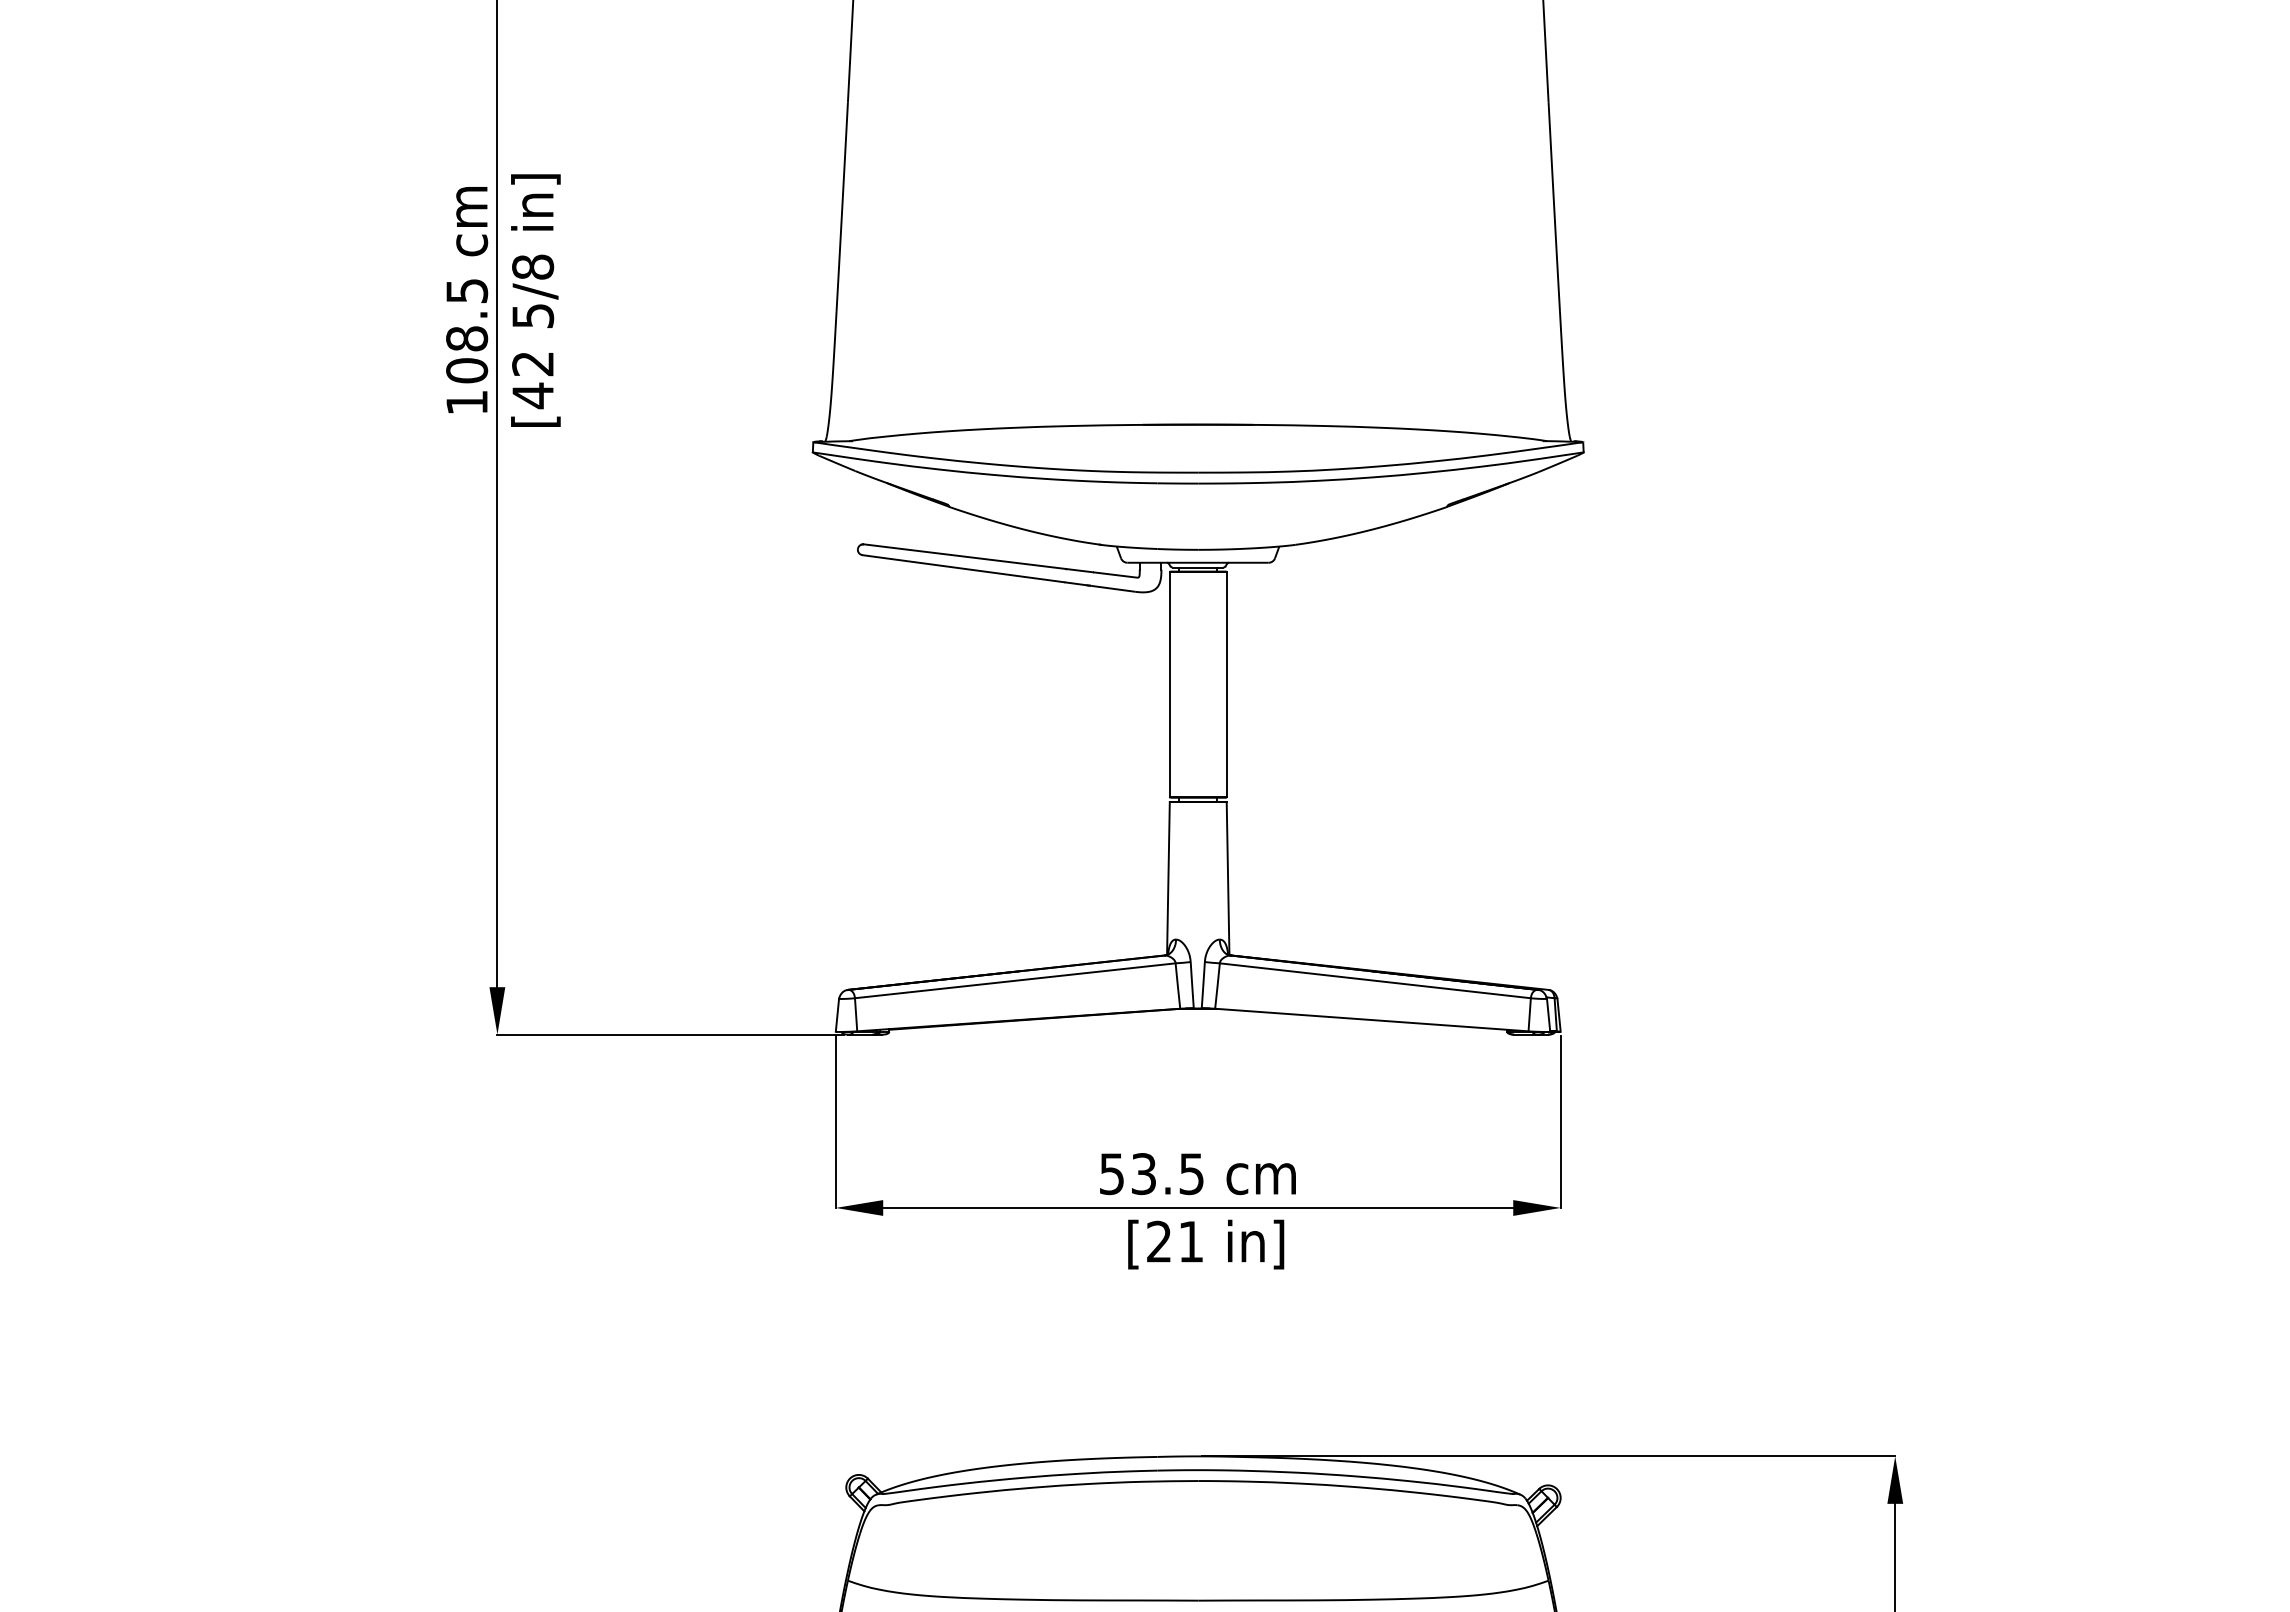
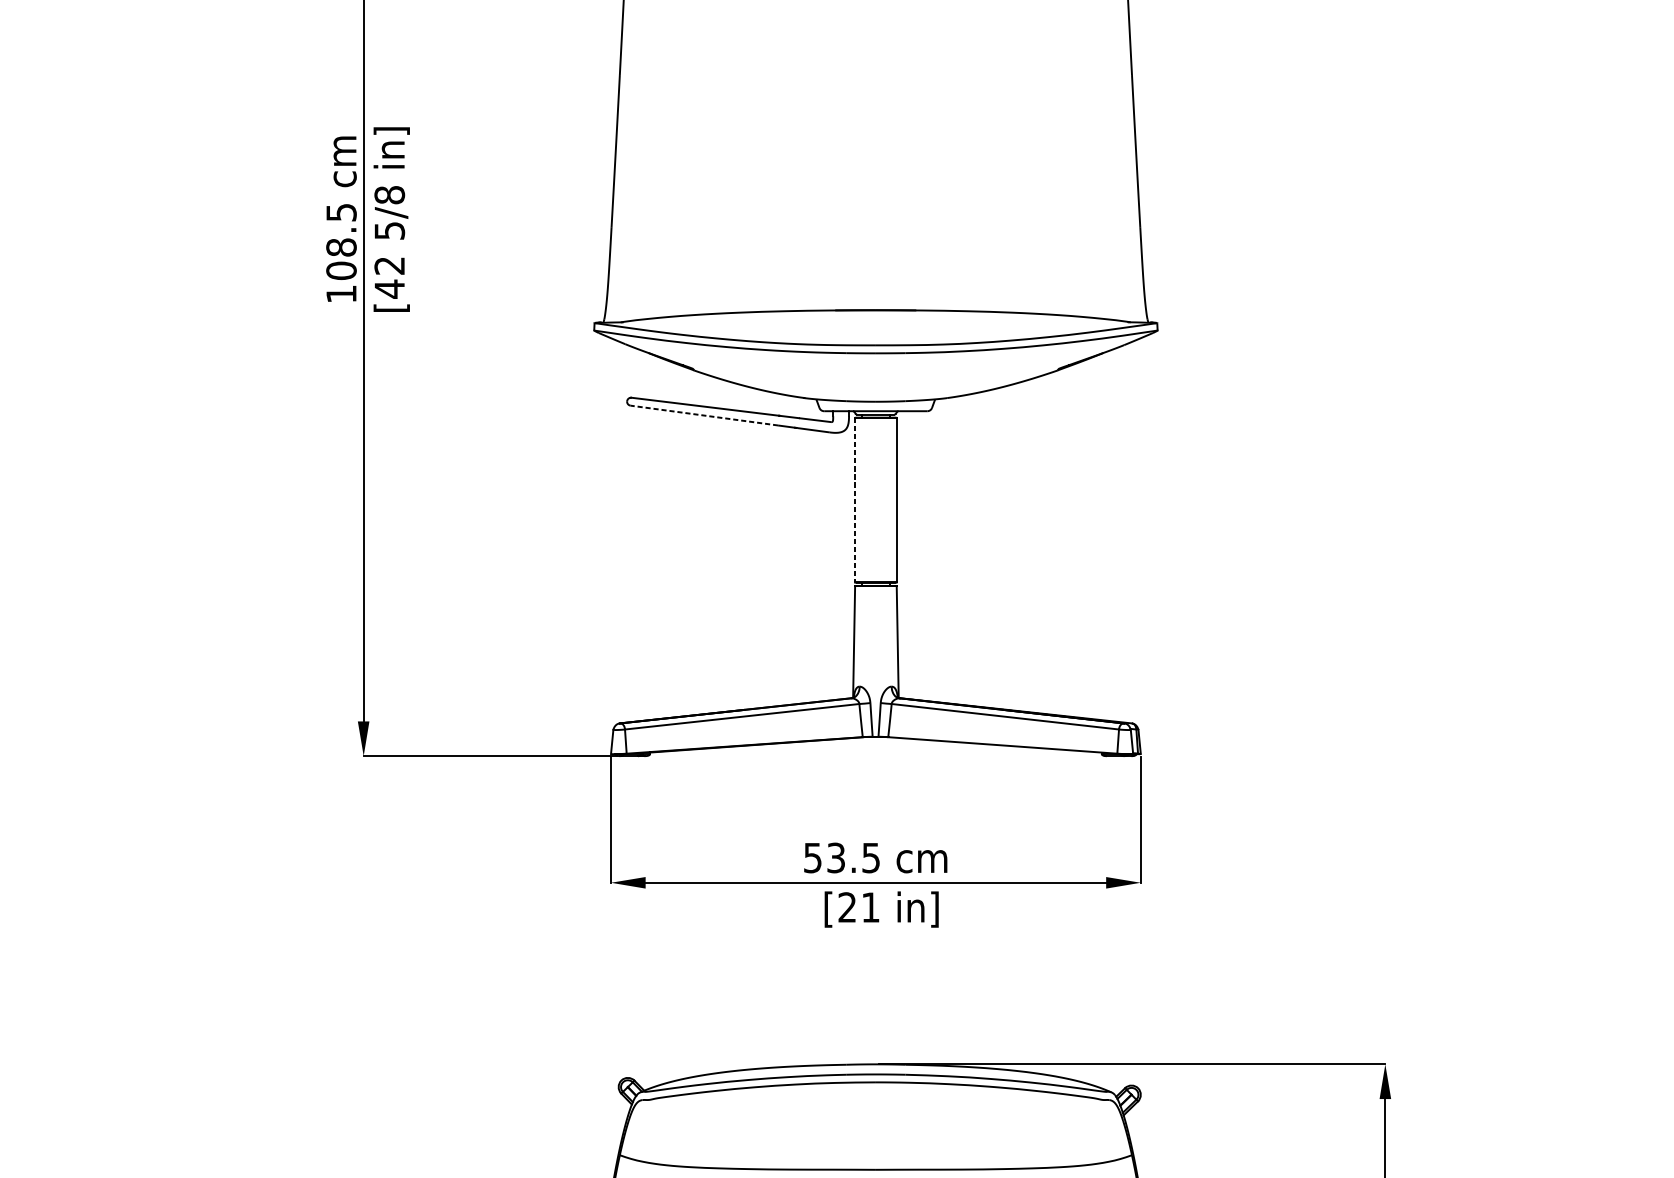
line: (963, 568) -> (704, 415), solid -> dashed
line: (1169, 685) -> (854, 500), solid -> dashed

